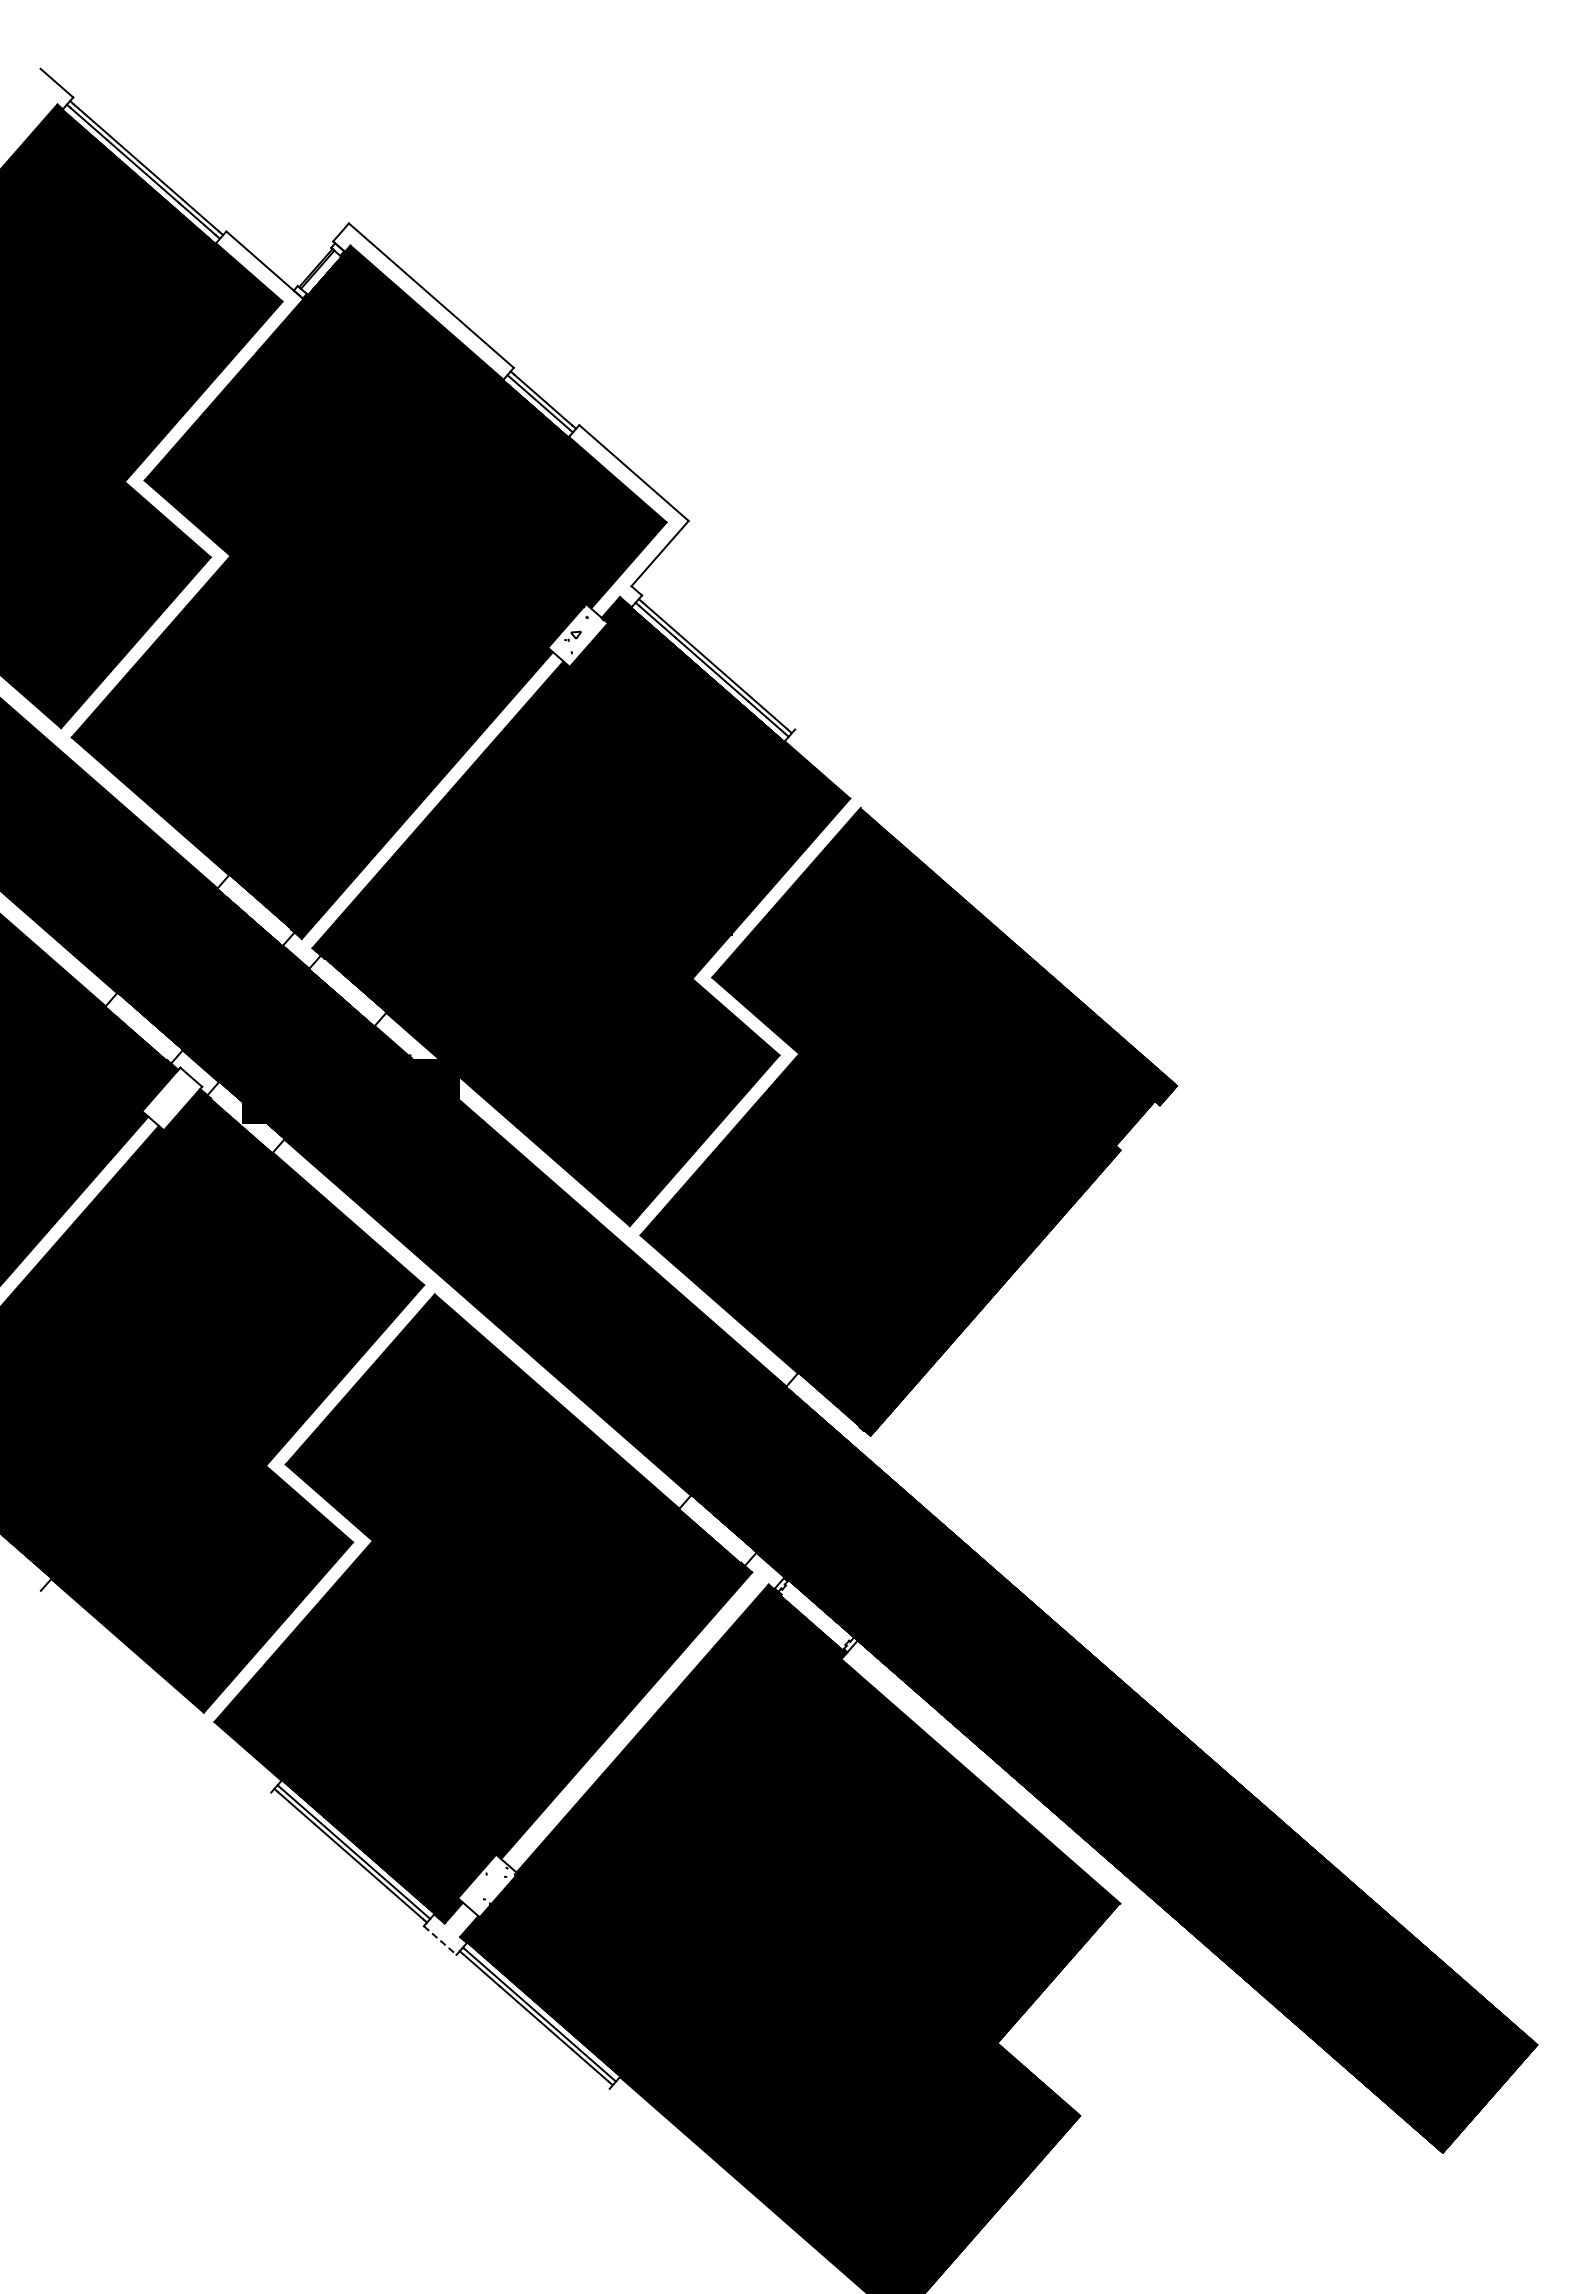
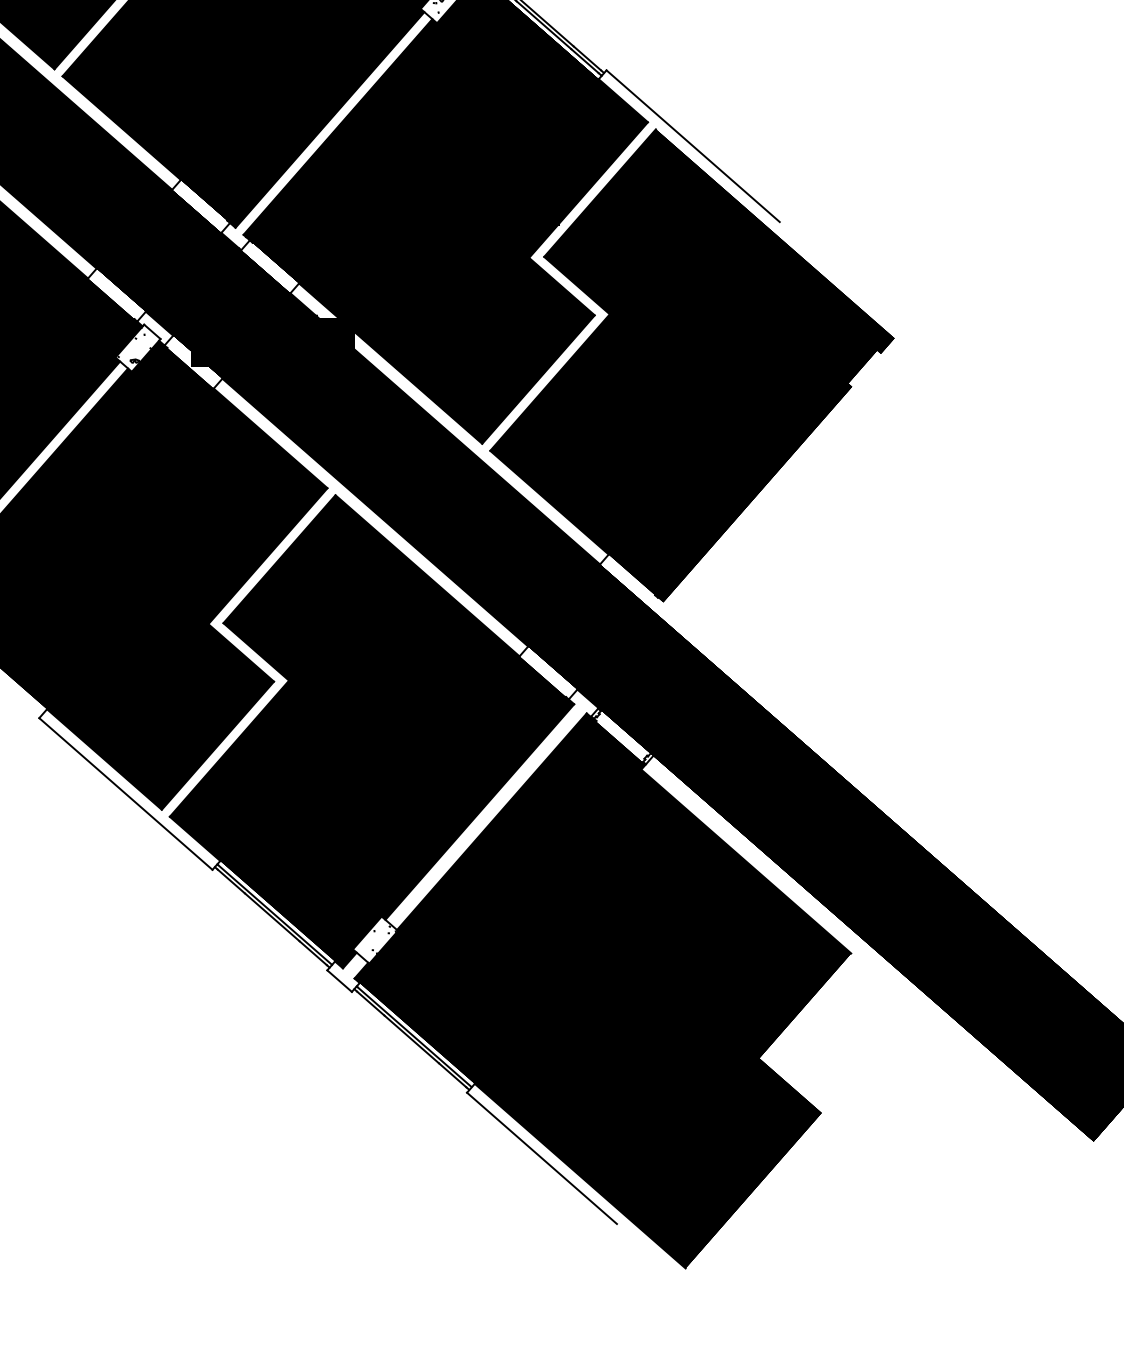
line: (910, 830) -> (693, 146), added
hatch: (167, 1095) -> (134, 345), added
line: (155, 1691) -> (125, 793), added
line: (440, 1940) -> (339, 981), dashed -> solid
line: (708, 2175) -> (541, 1157), added

